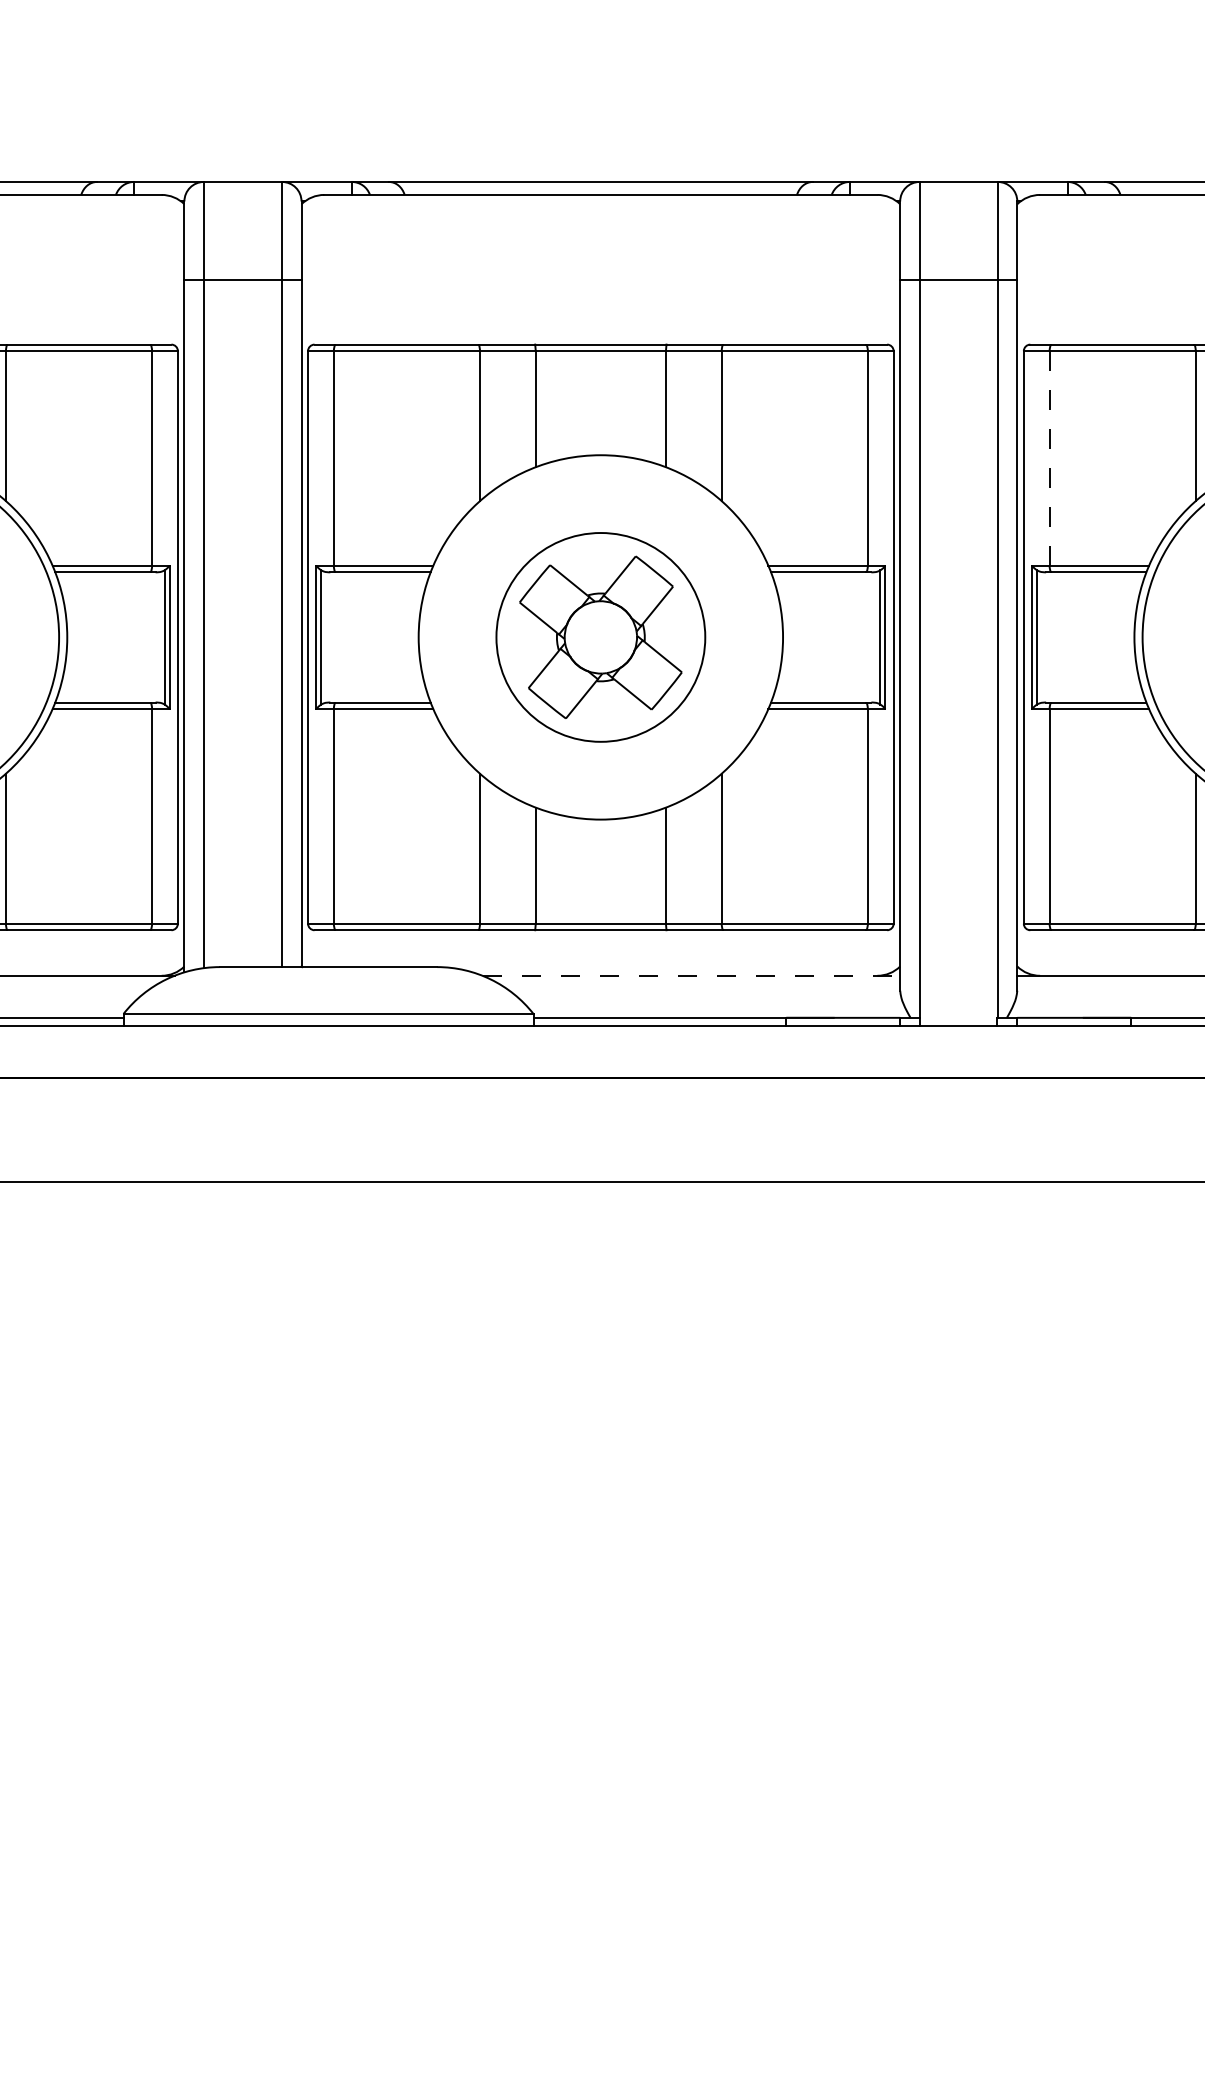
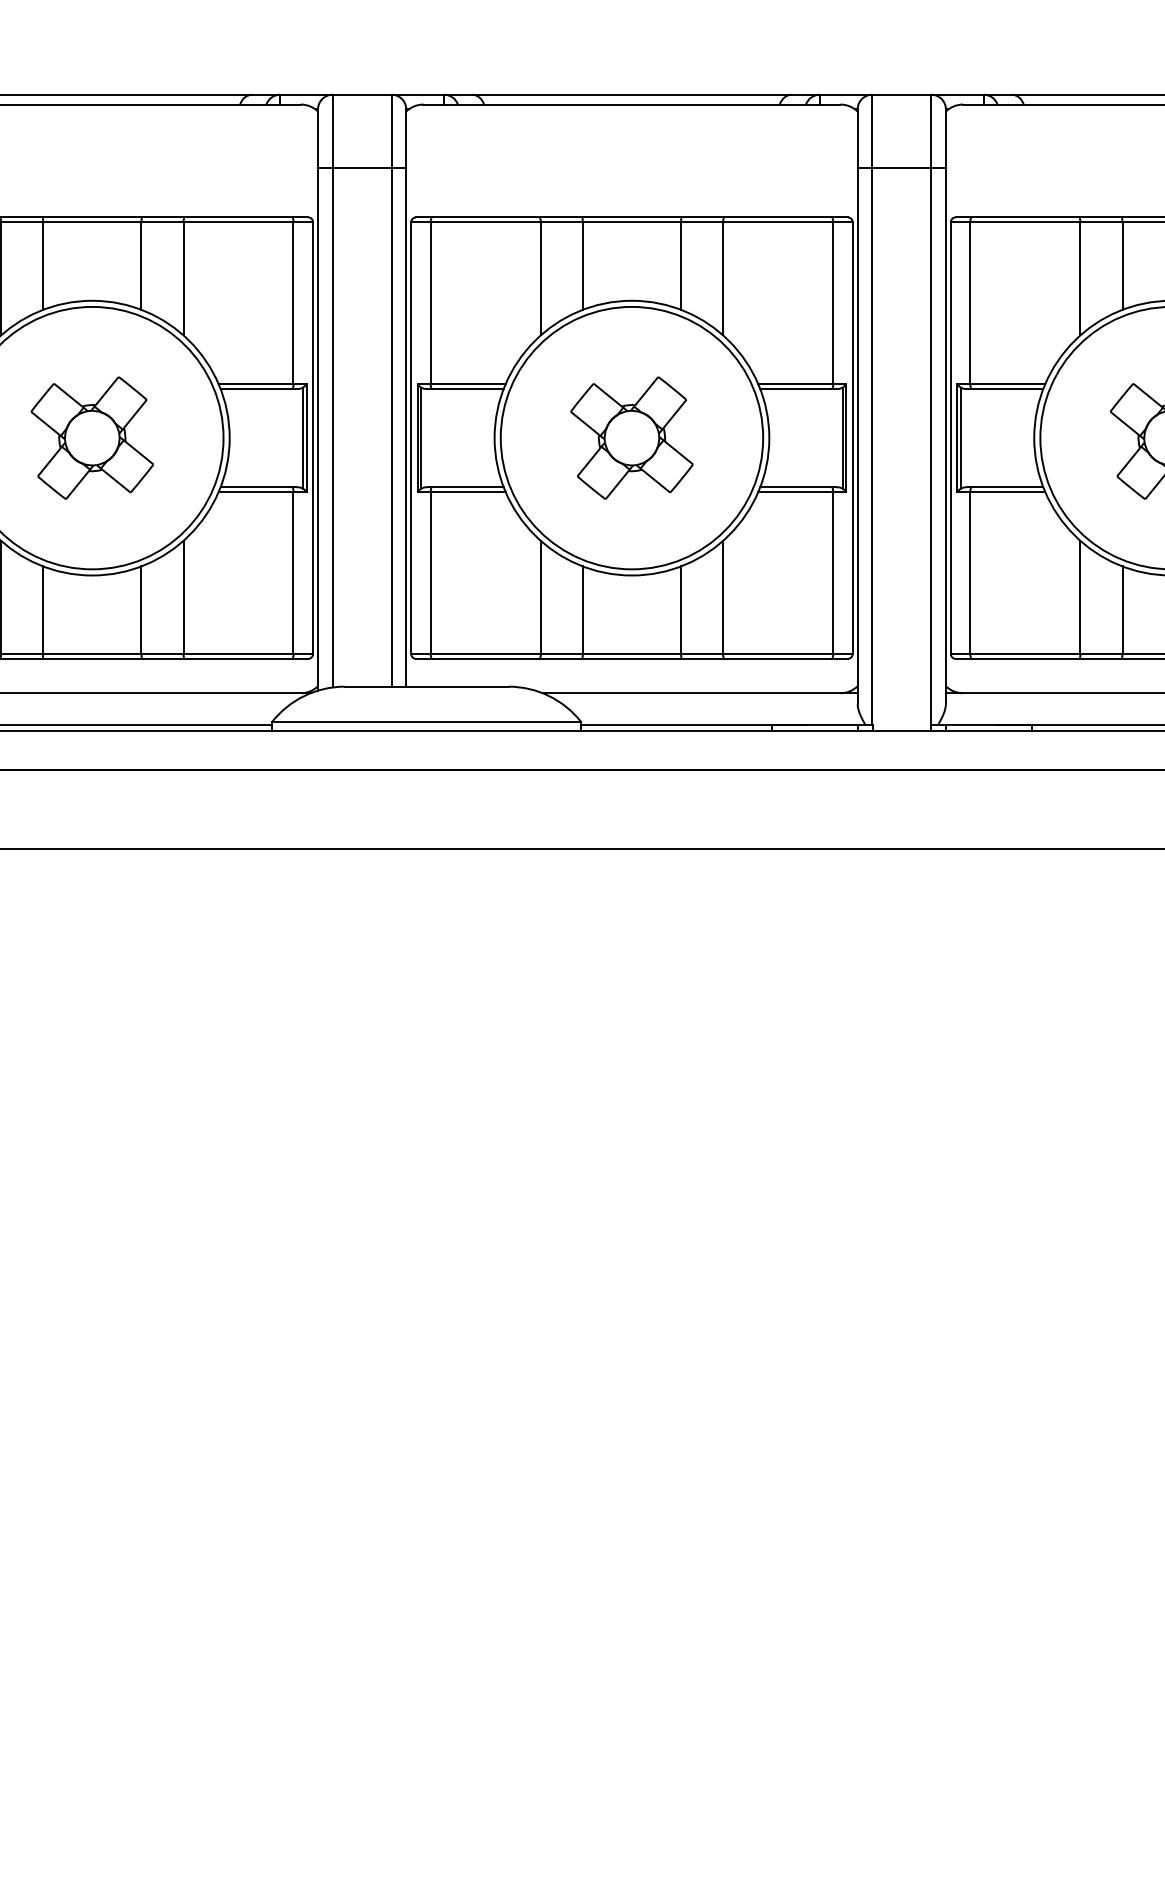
line: (1049, 458) -> (970, 303), dashed -> solid
circle: (600, 636) -> (631, 437), size x1.67
line: (691, 976) -> (700, 693), dashed -> solid

